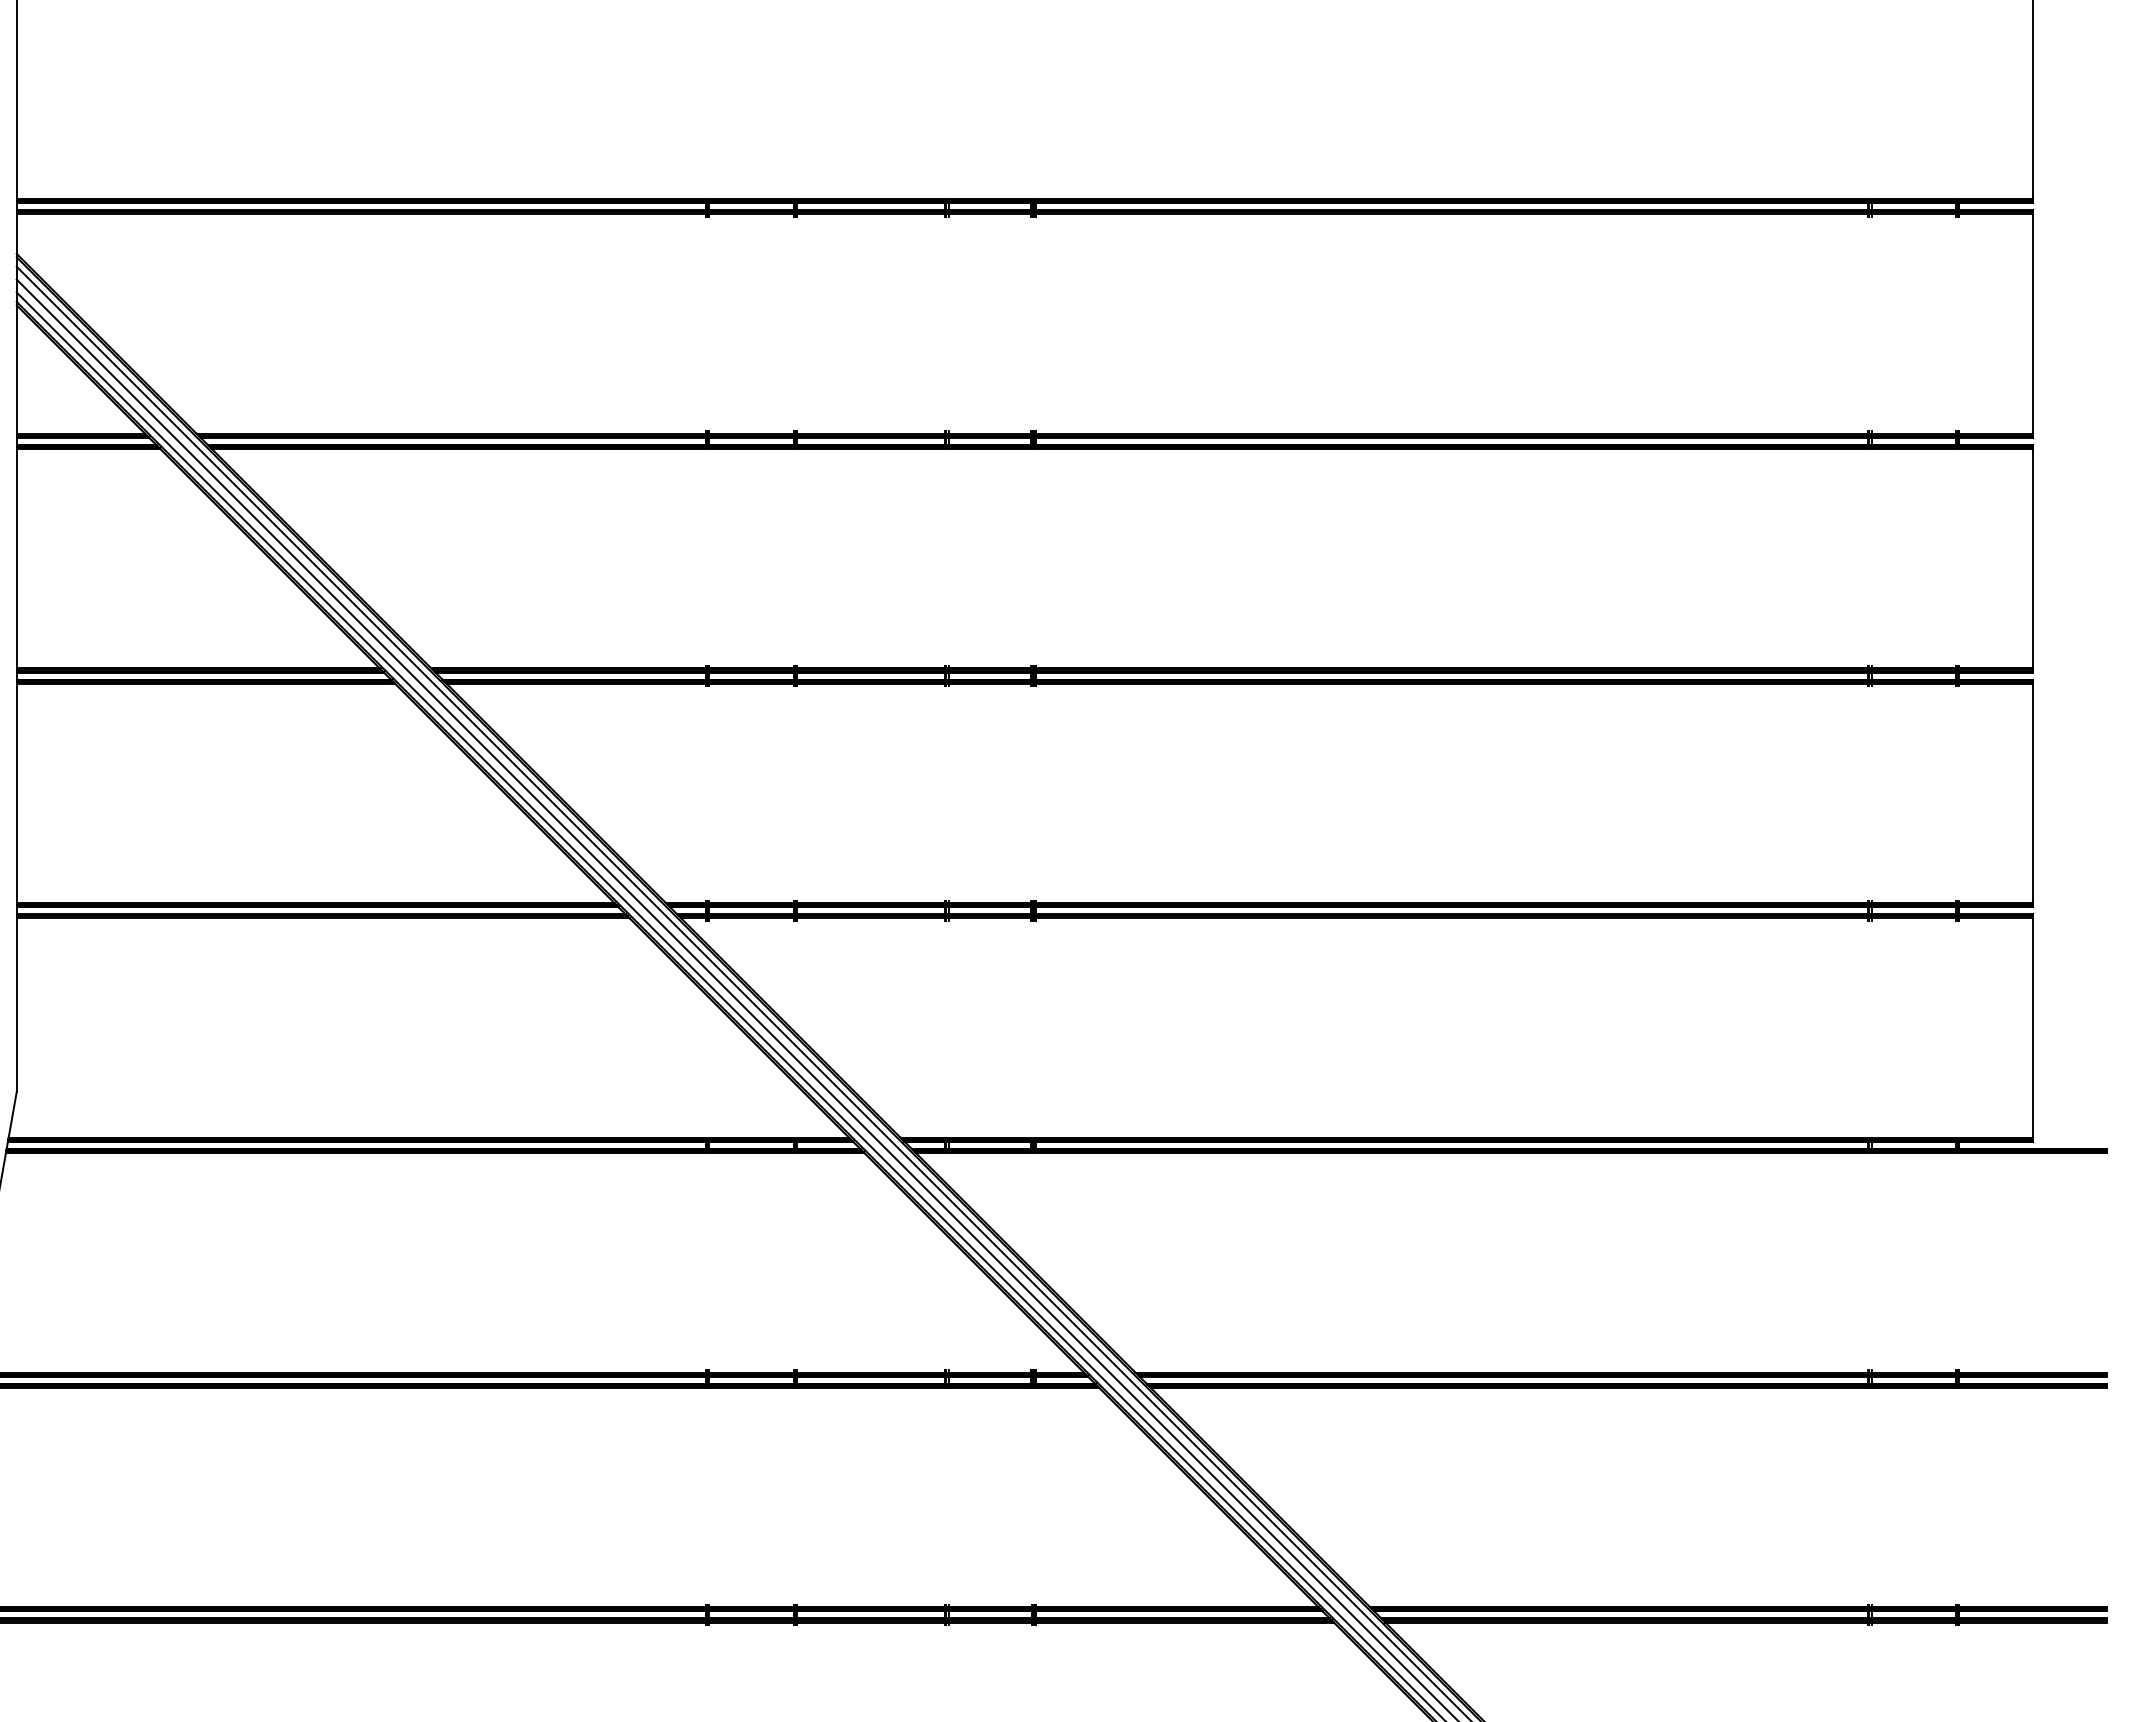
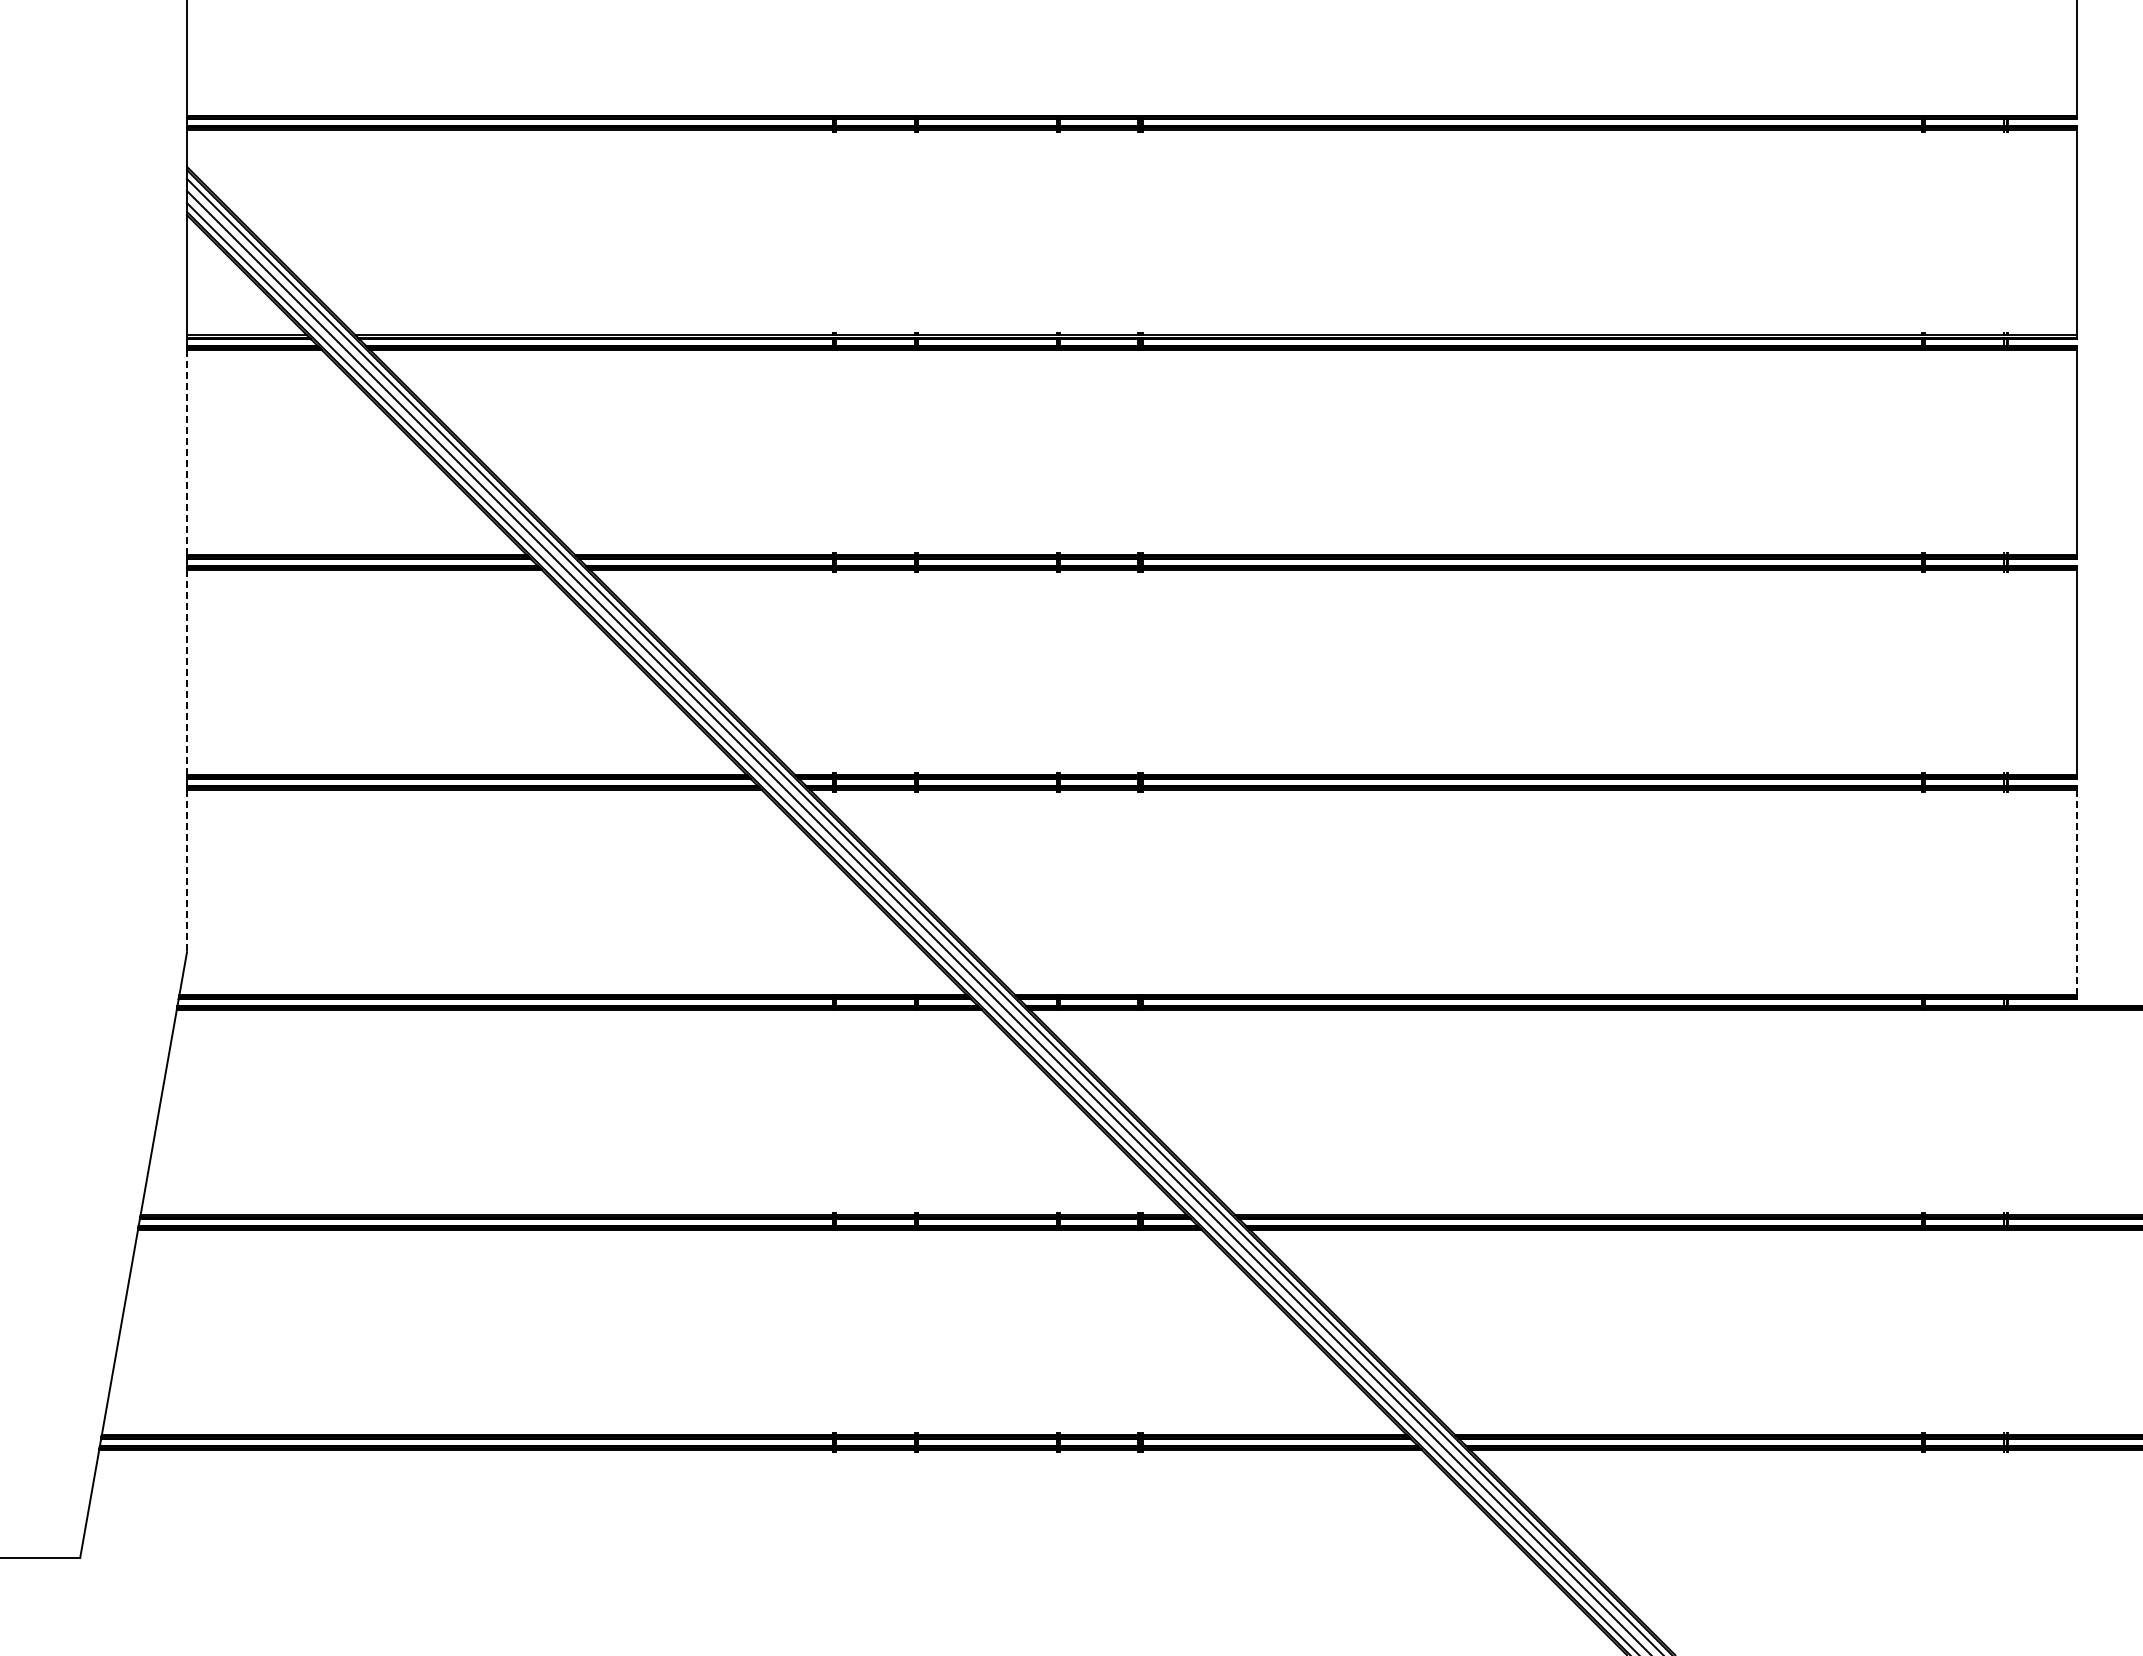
line: (17, 558) -> (187, 452), solid -> dashed
line: (17, 793) -> (187, 672), solid -> dashed
line: (17, 1005) -> (187, 871), solid -> dashed
line: (2032, 1028) -> (2076, 892), solid -> dashed

